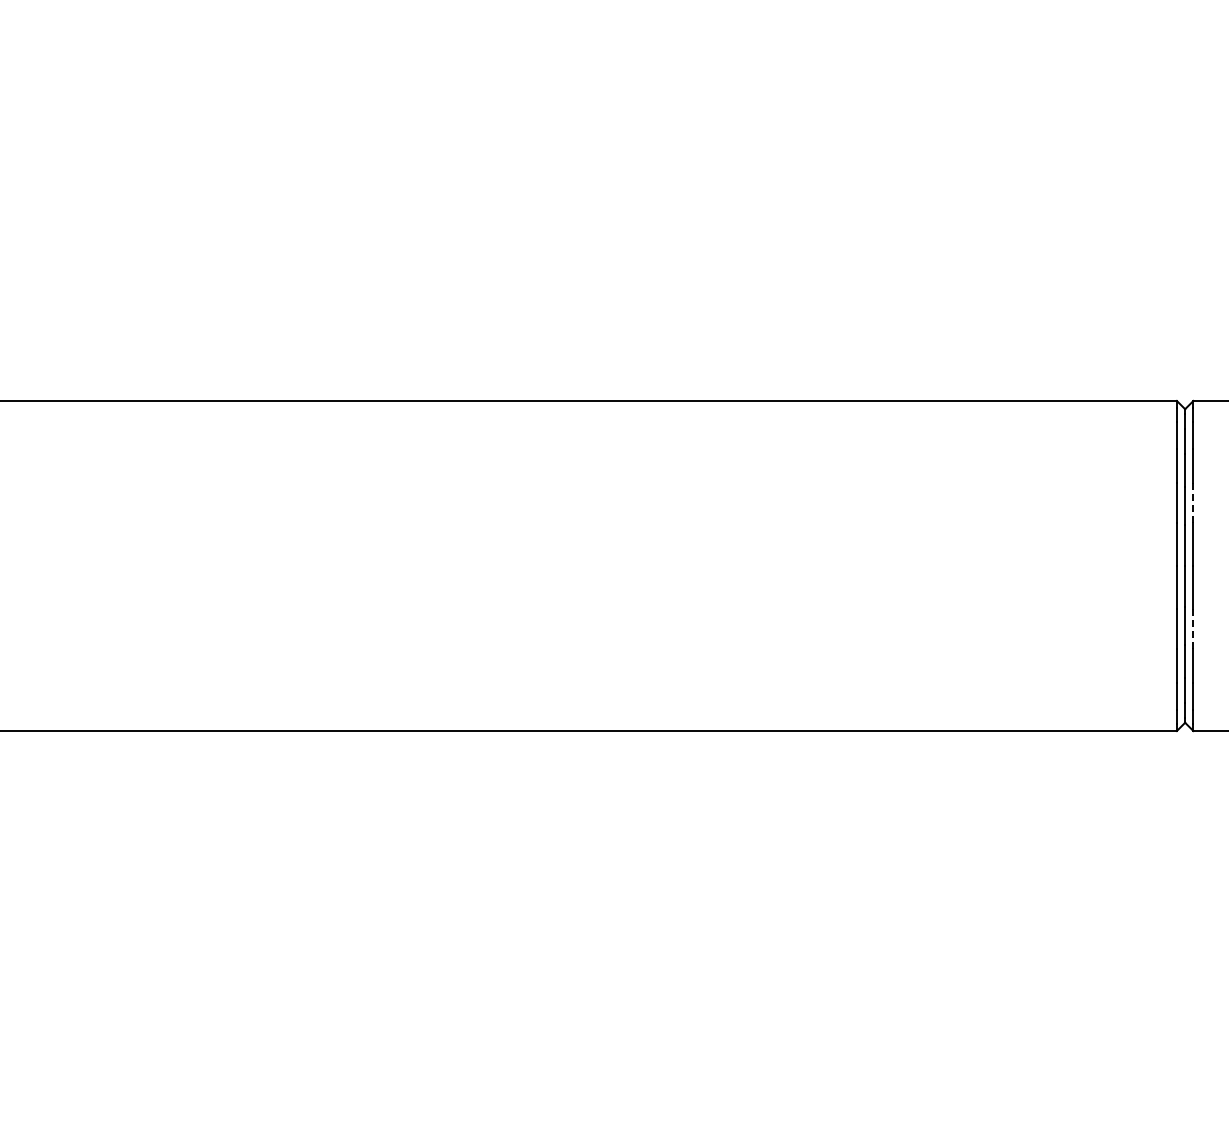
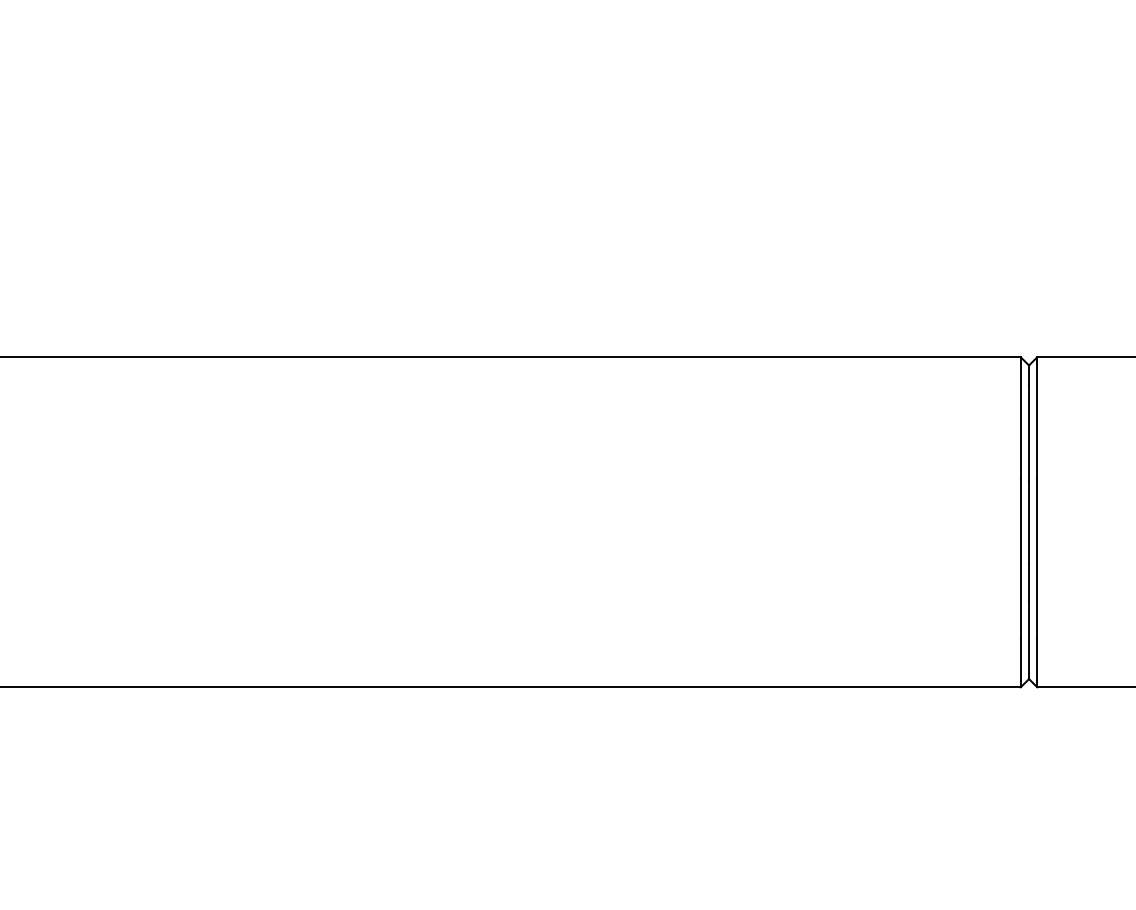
line: (1193, 503) -> (1037, 459), dashed -> solid
line: (1193, 628) -> (1037, 584), dashed -> solid

